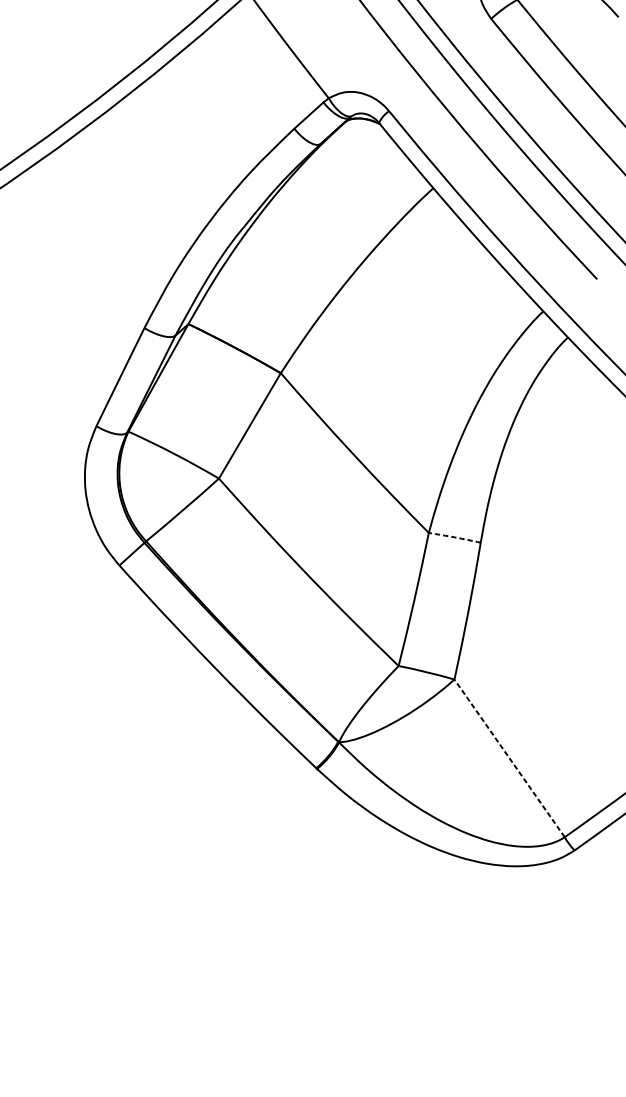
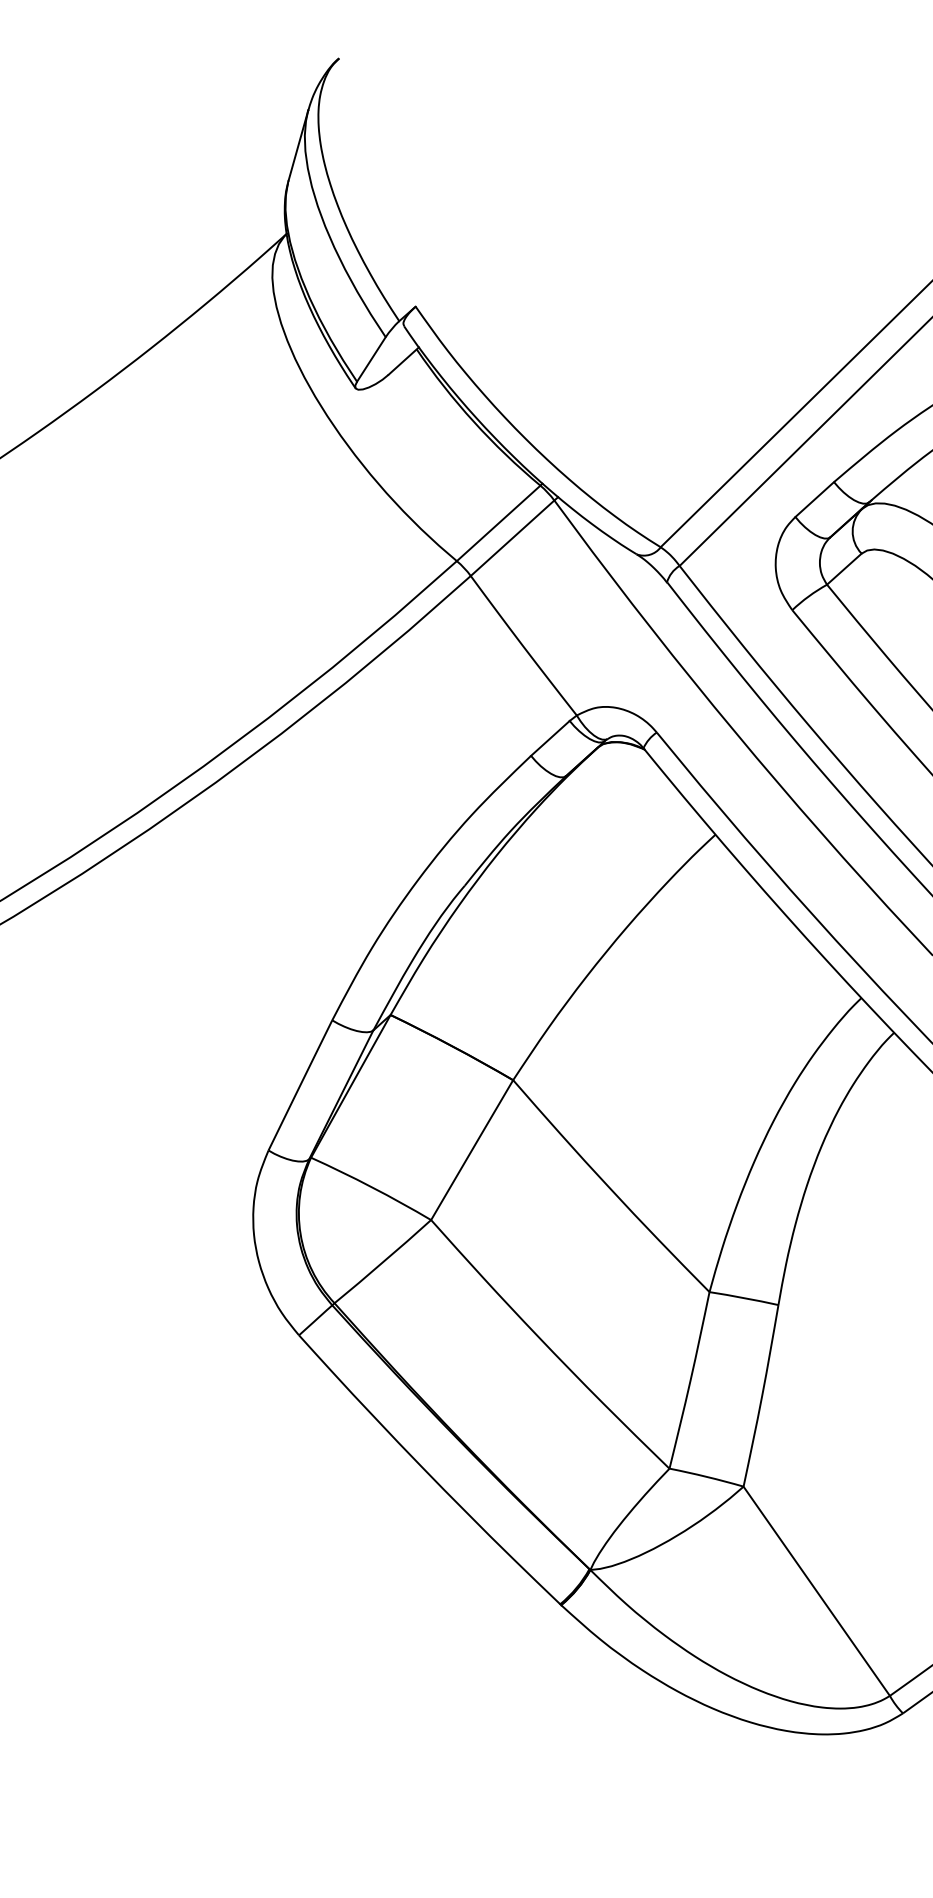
arc: (455, 537) -> (744, 1298), dashed -> solid
line: (509, 758) -> (816, 1591), dashed -> solid

